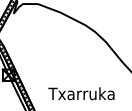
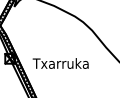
text: (81, 93) -> (60, 63), moved

